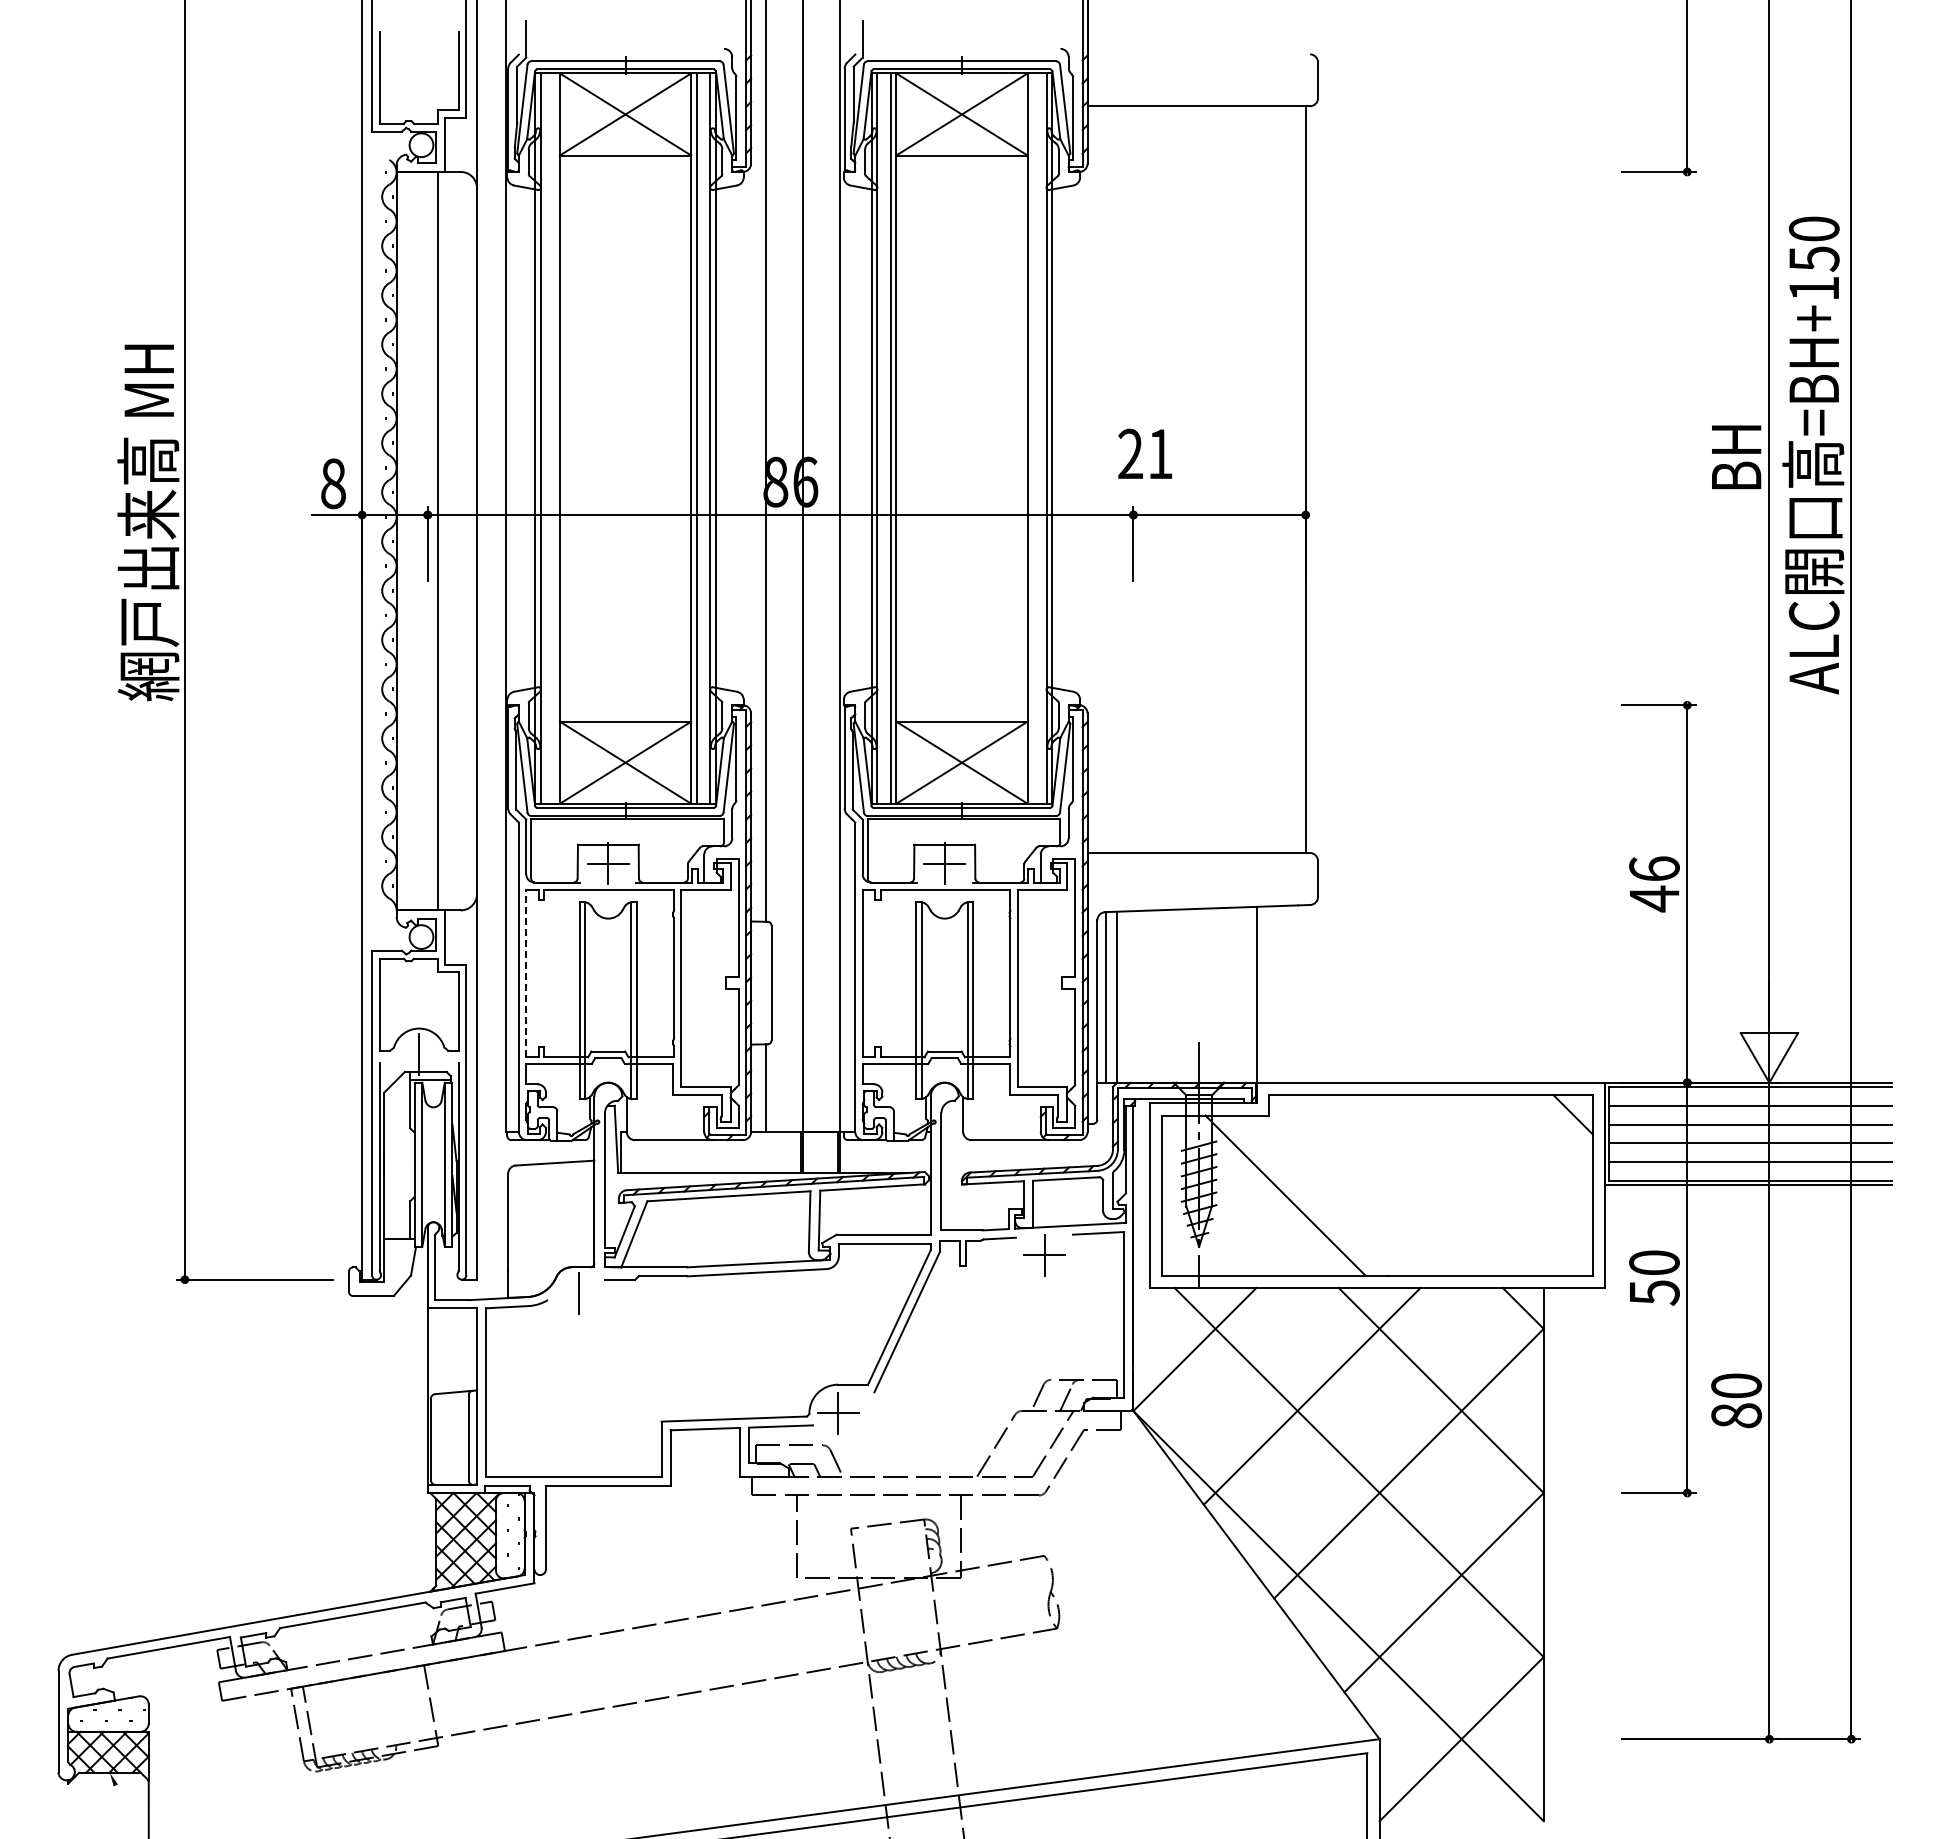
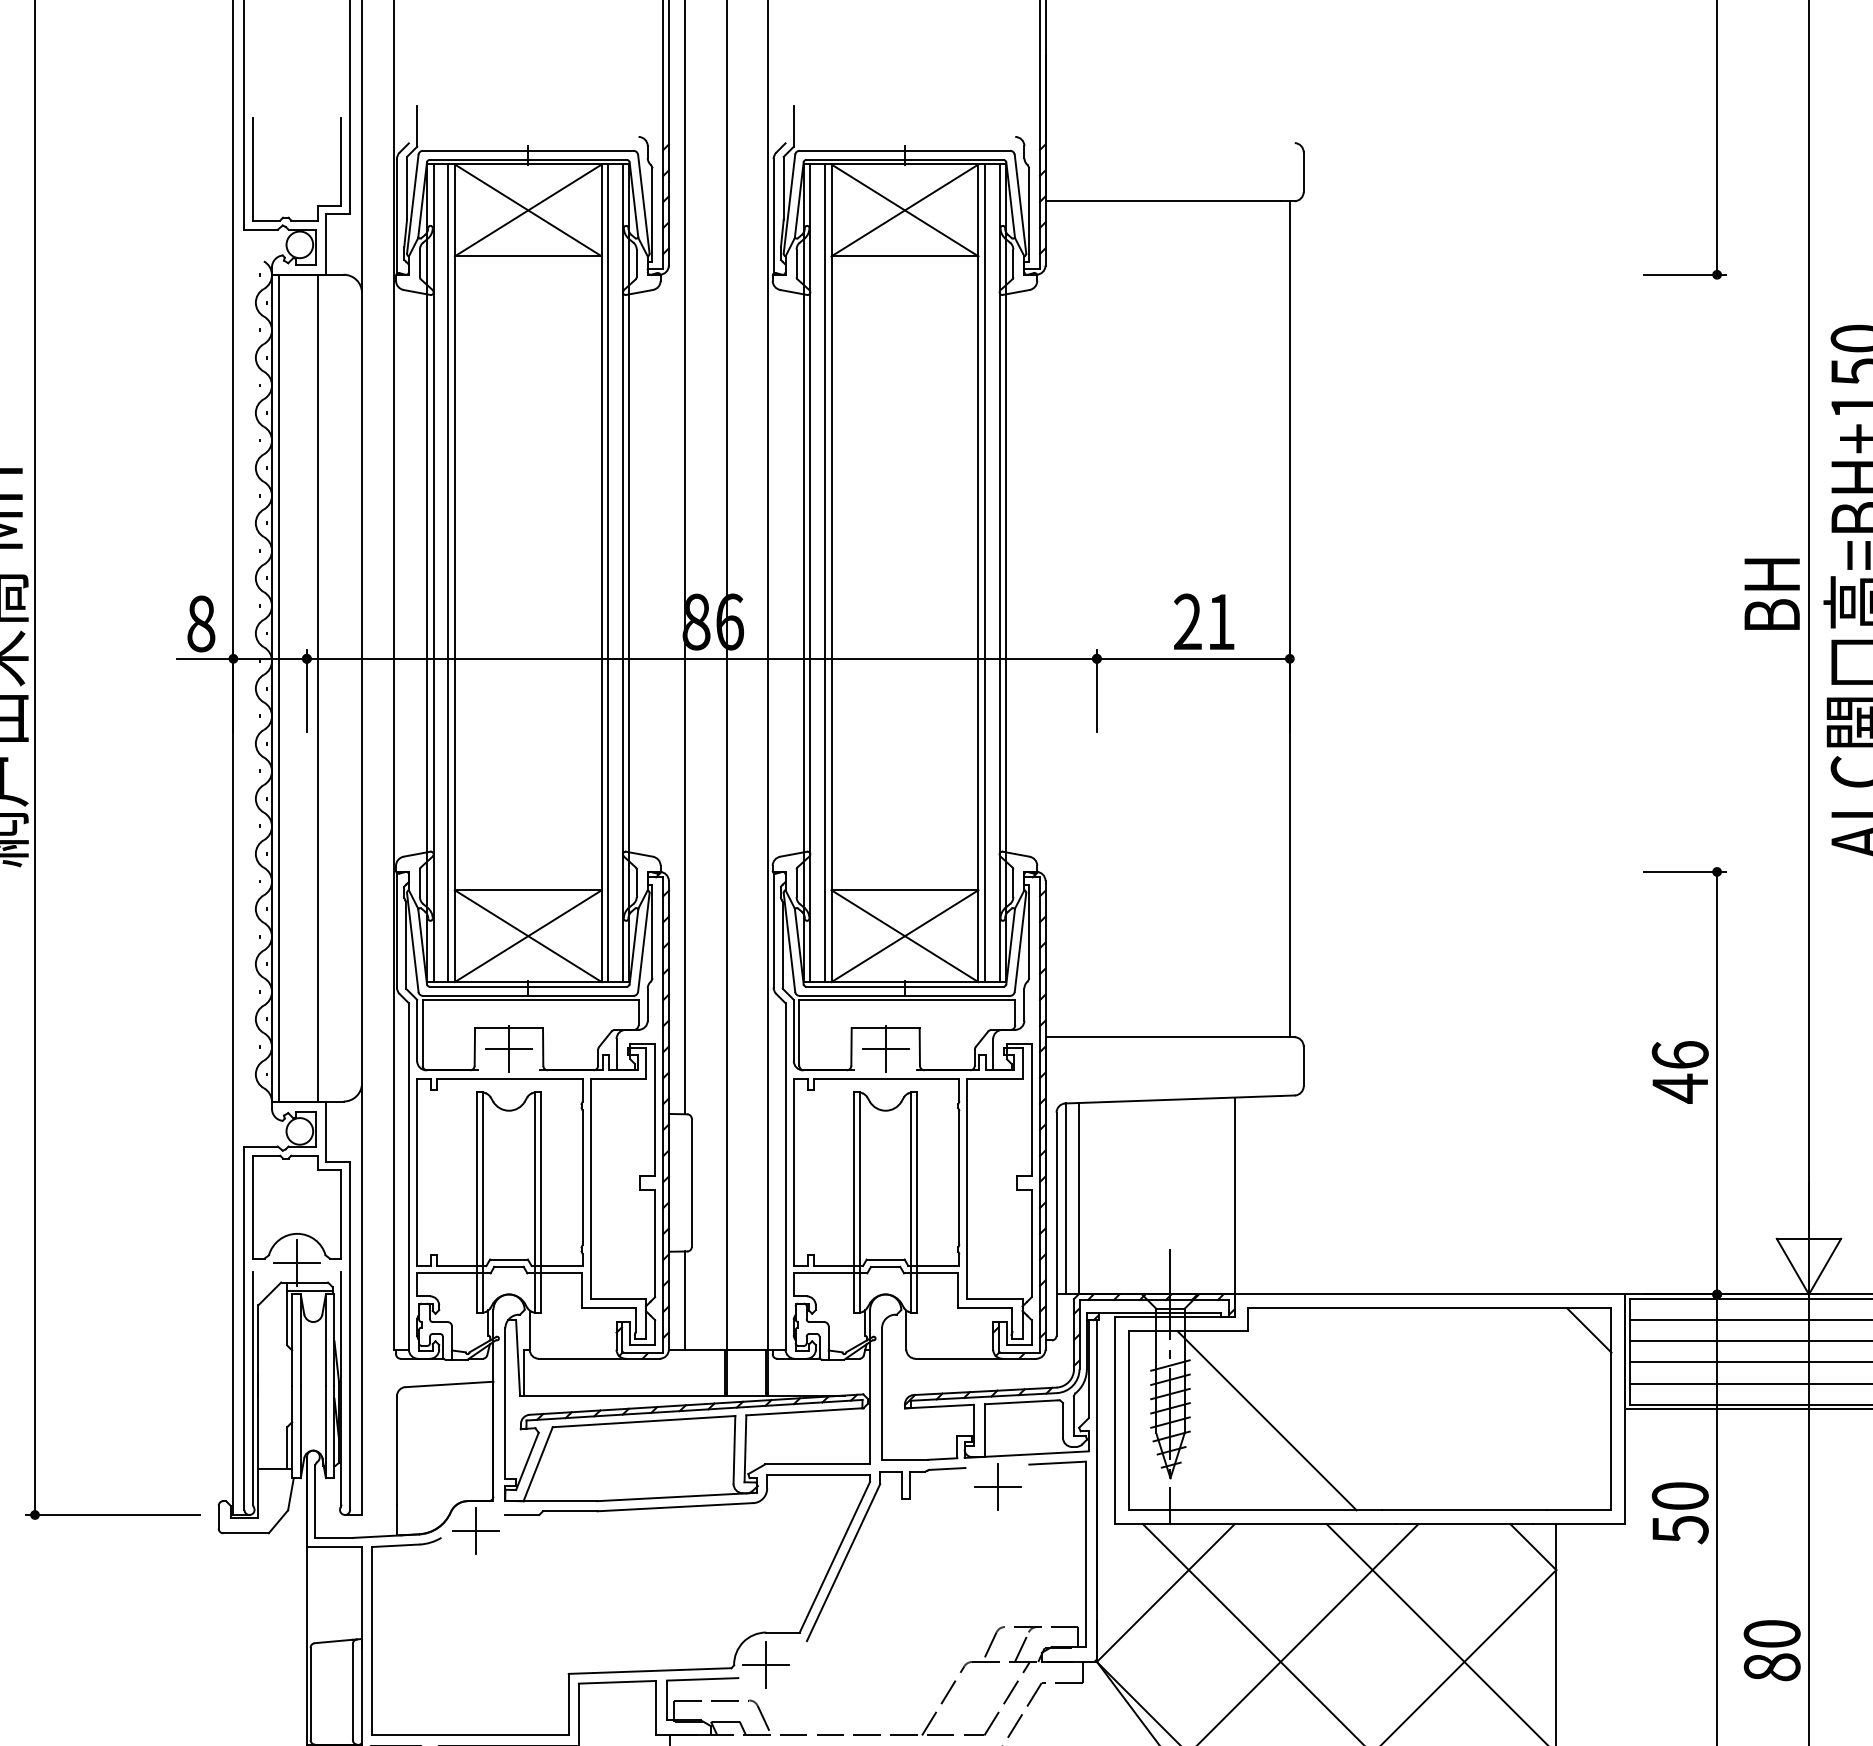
line: (554, 438) -> (448, 573), added
line: (1033, 438) -> (985, 573), added
text: (1144, 453) -> (1203, 621), moved
line: (403, 540) -> (279, 687), added
line: (526, 973) -> (417, 1172), dashed -> solid
line: (418, 1054) -> (296, 1262), added
line: (578, 1293) -> (475, 1530), added

